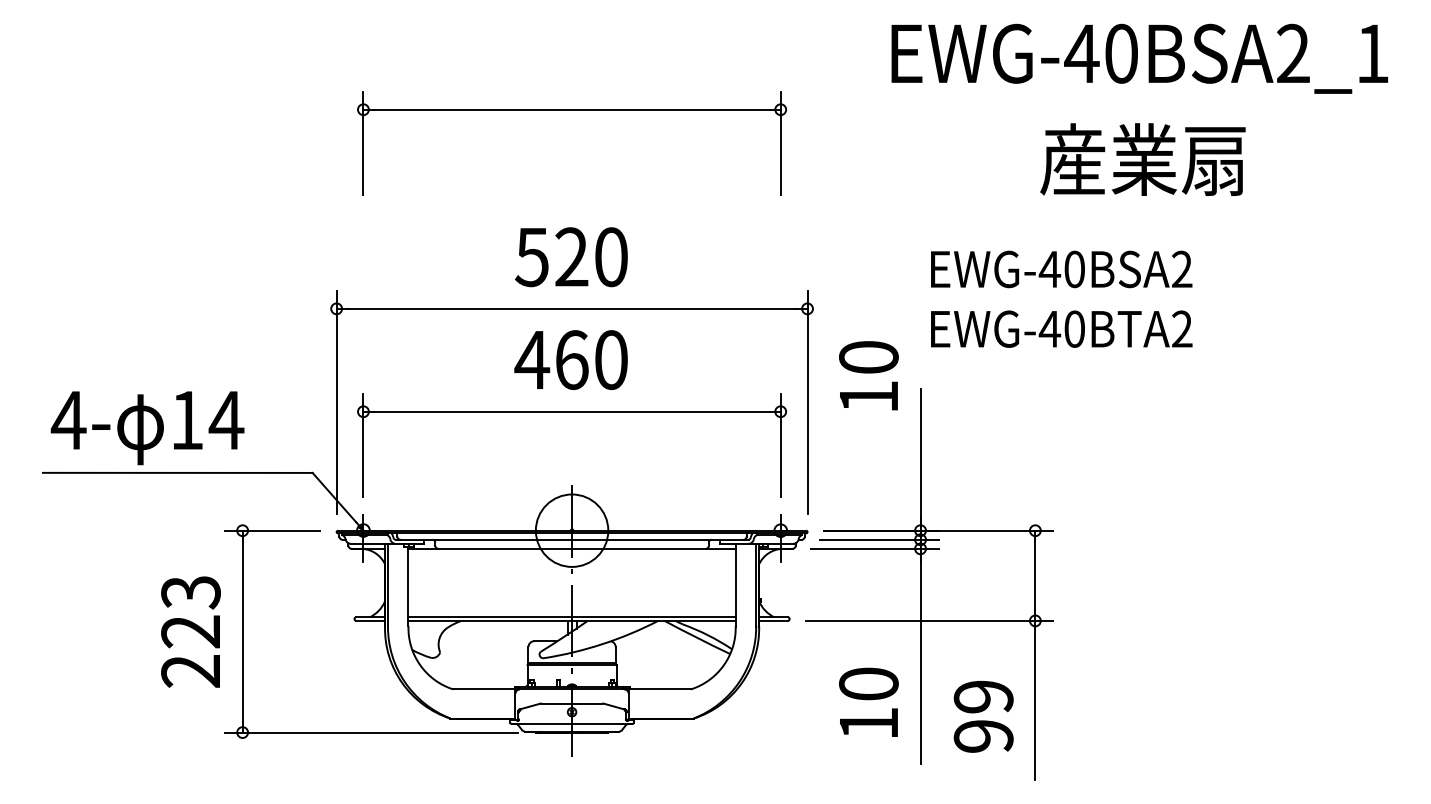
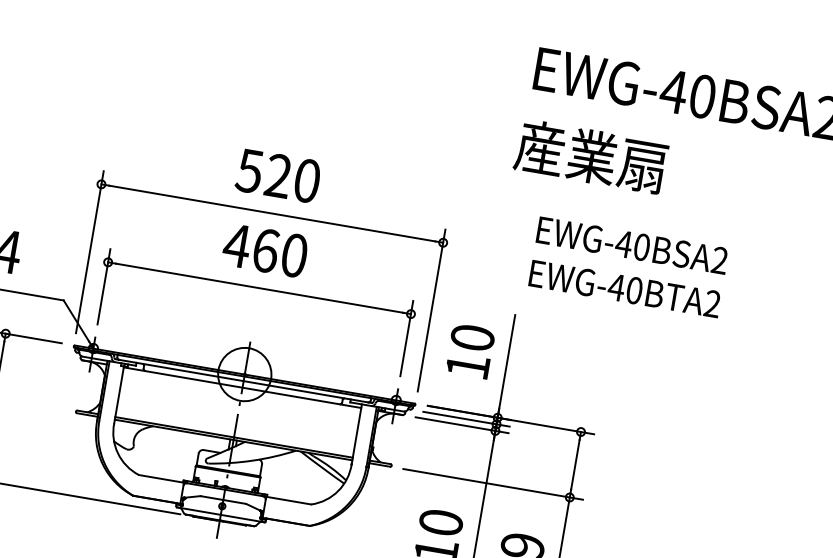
part: (571, 110) -> (296, 69), removed
text: (1142, 159) -> (590, 156), moved
text: (868, 375) -> (470, 350), moved

